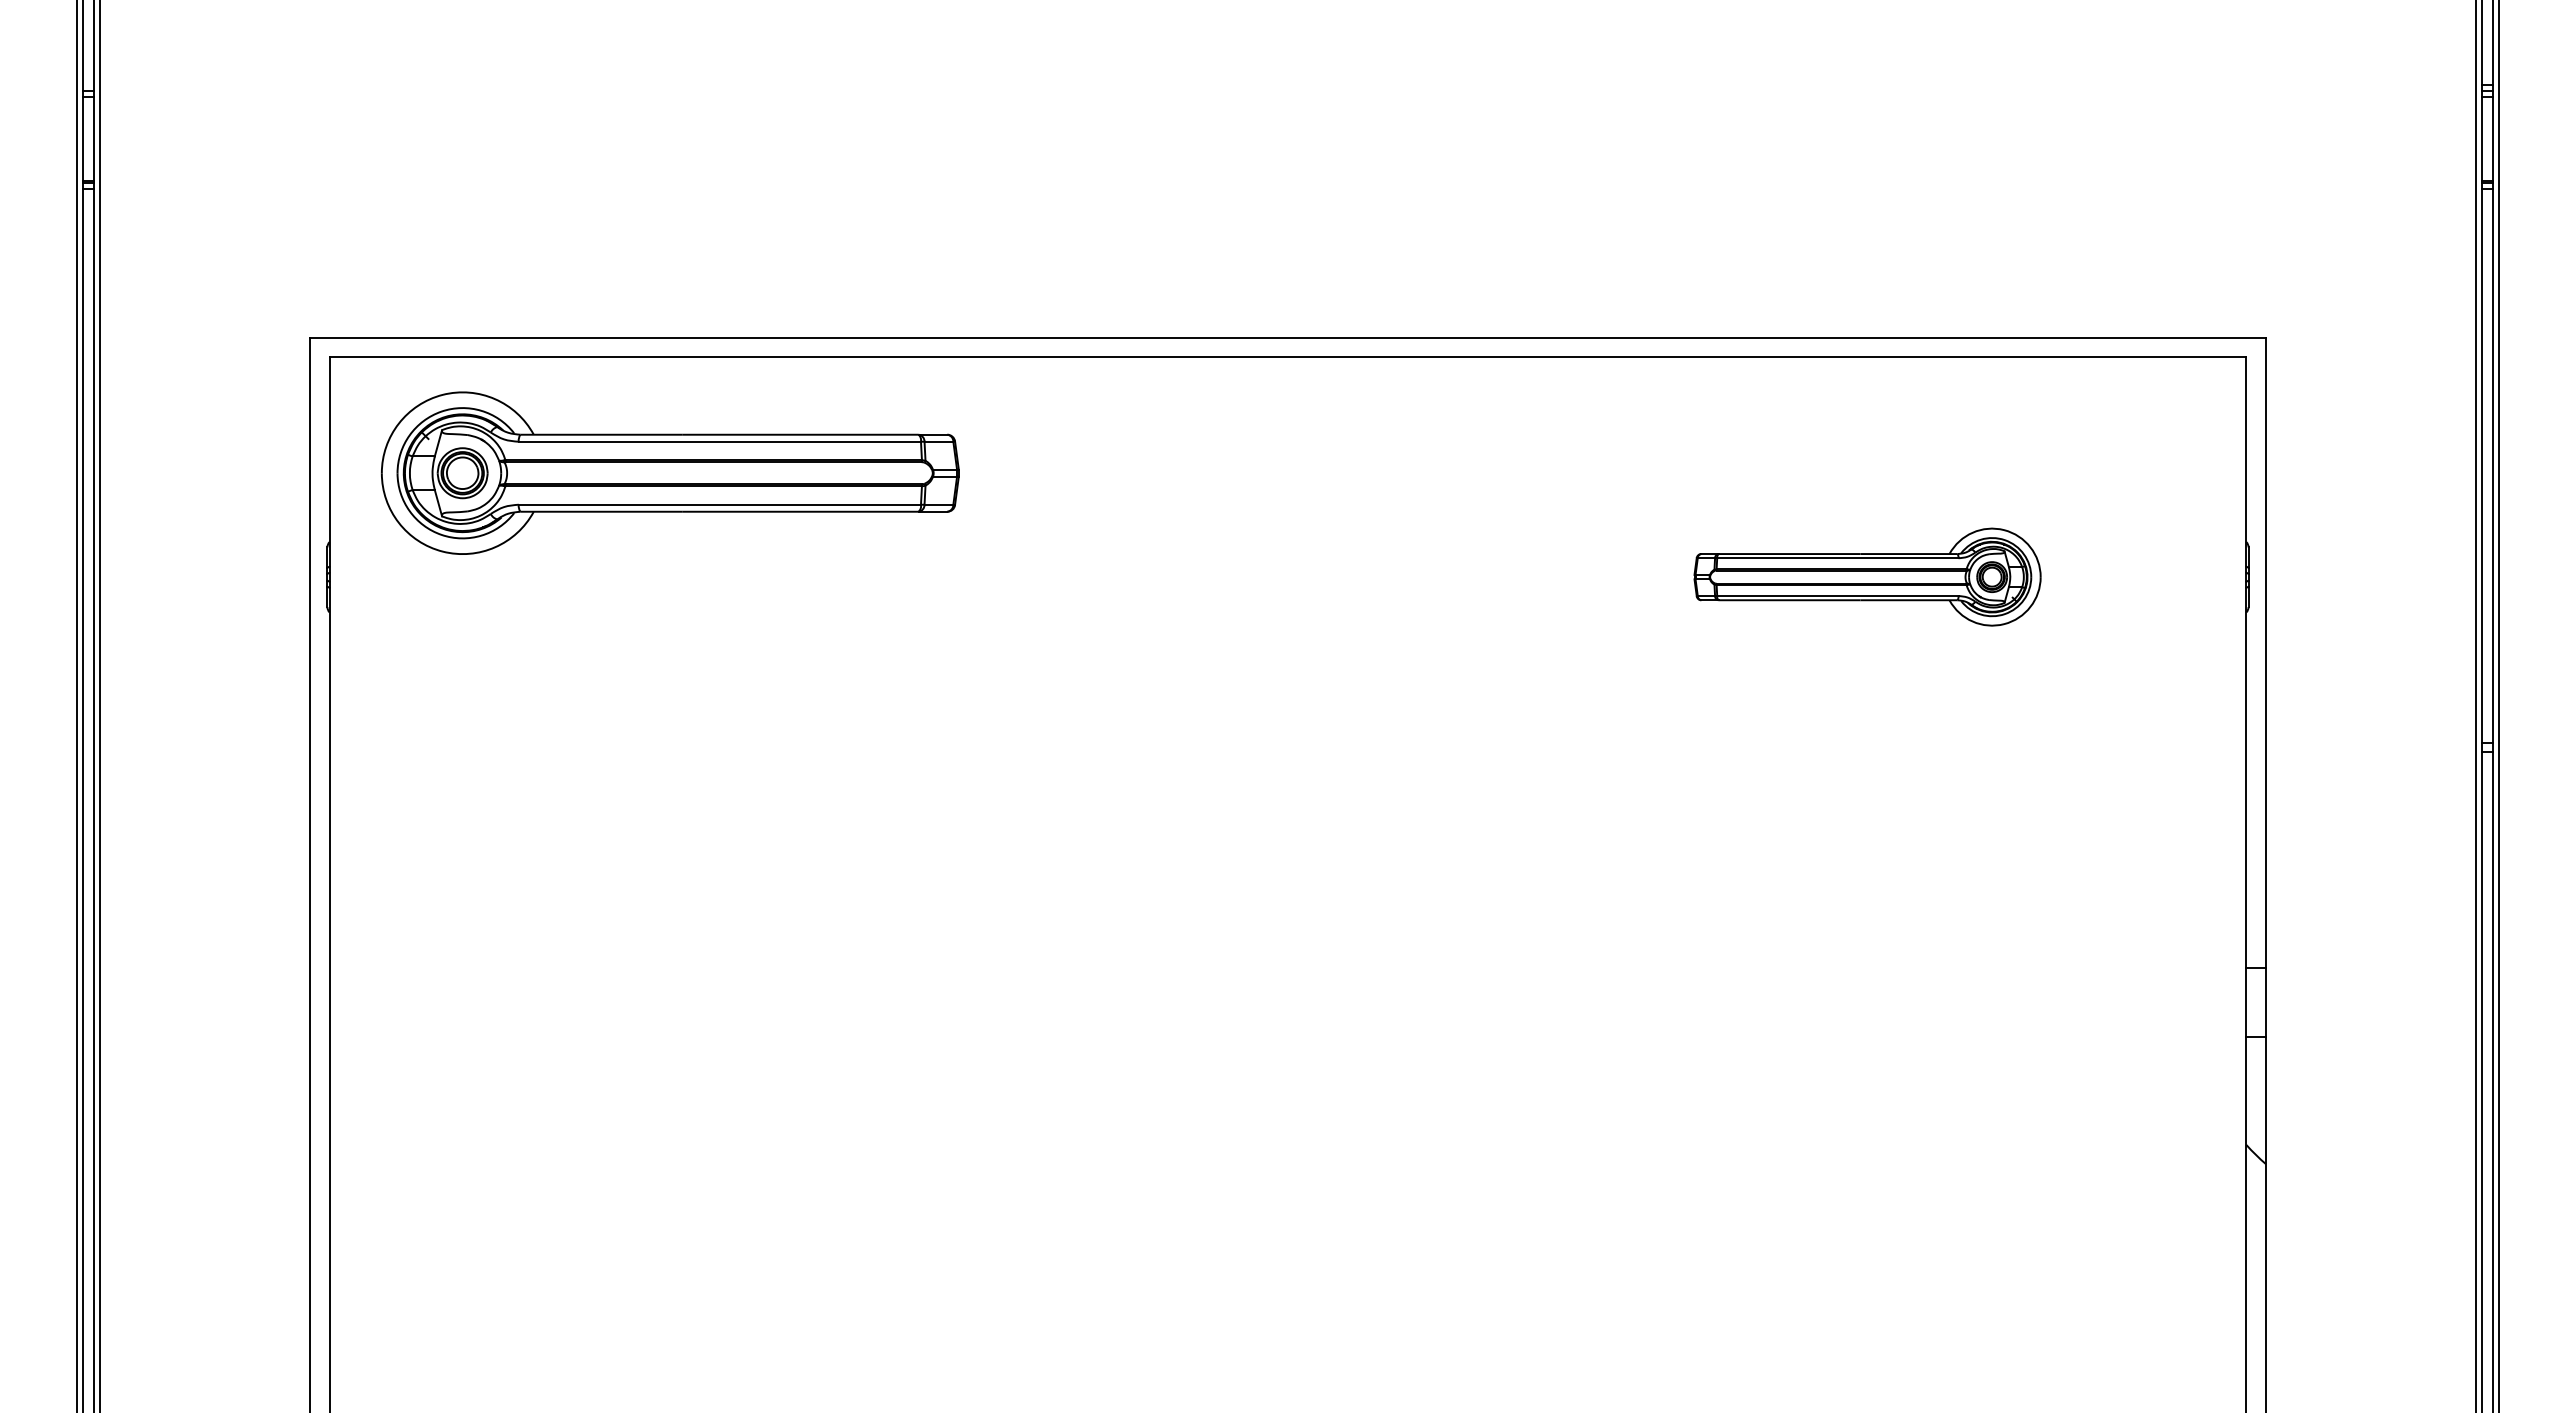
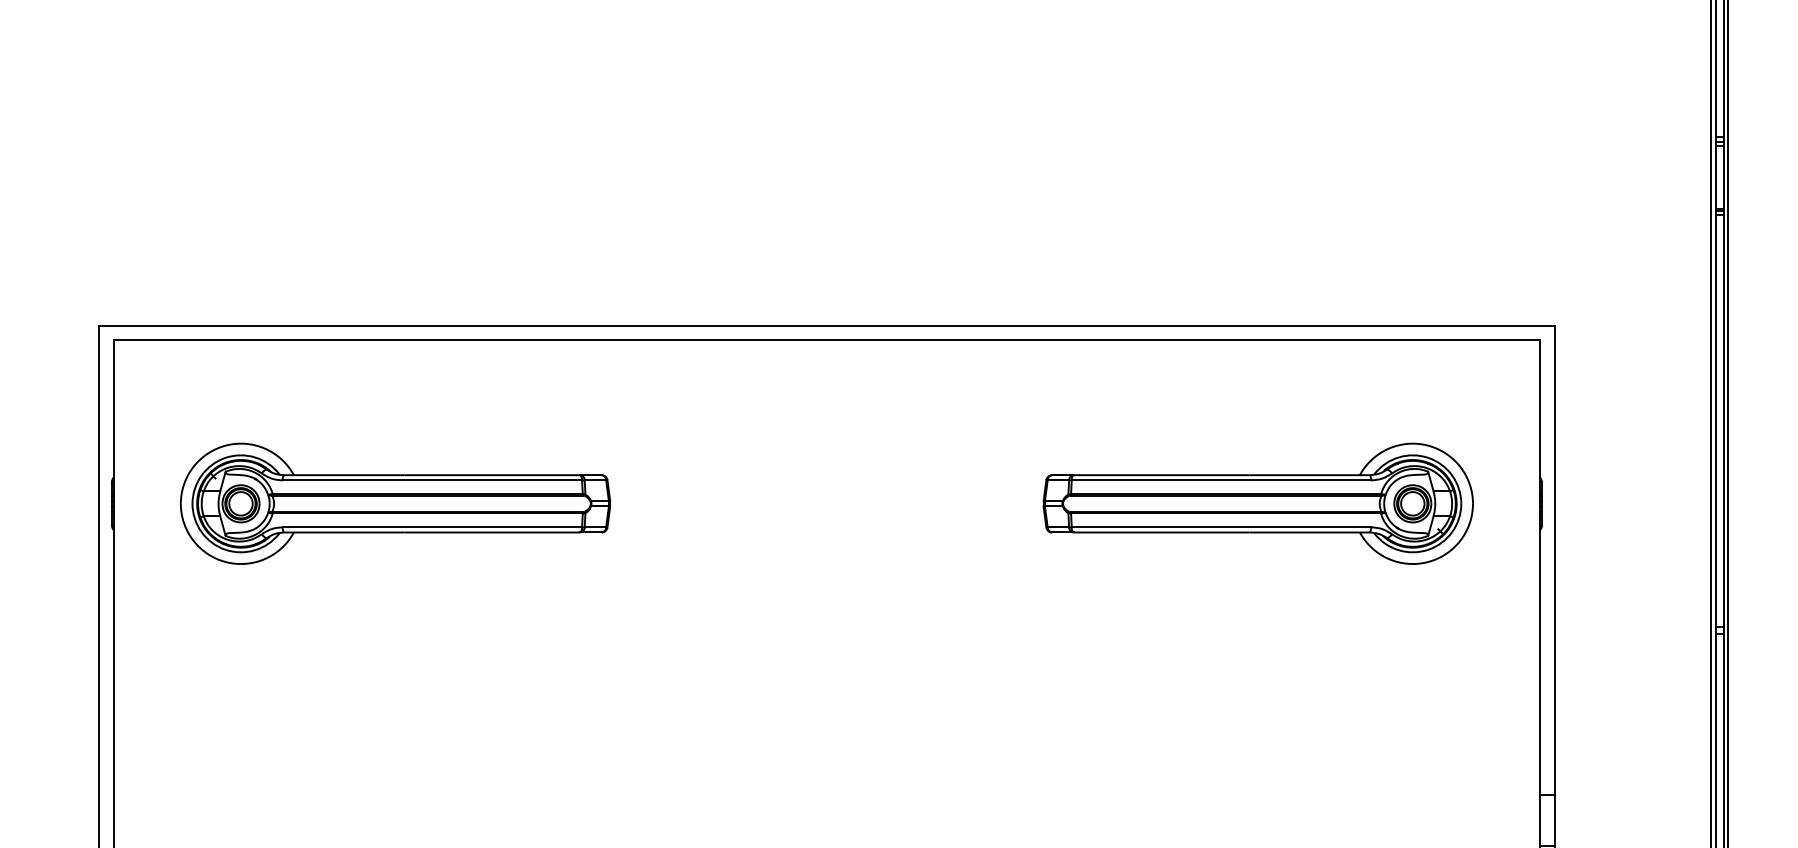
part: (670, 472) -> (395, 503), moved
part: (1867, 576) -> (1258, 503), size x1.67

